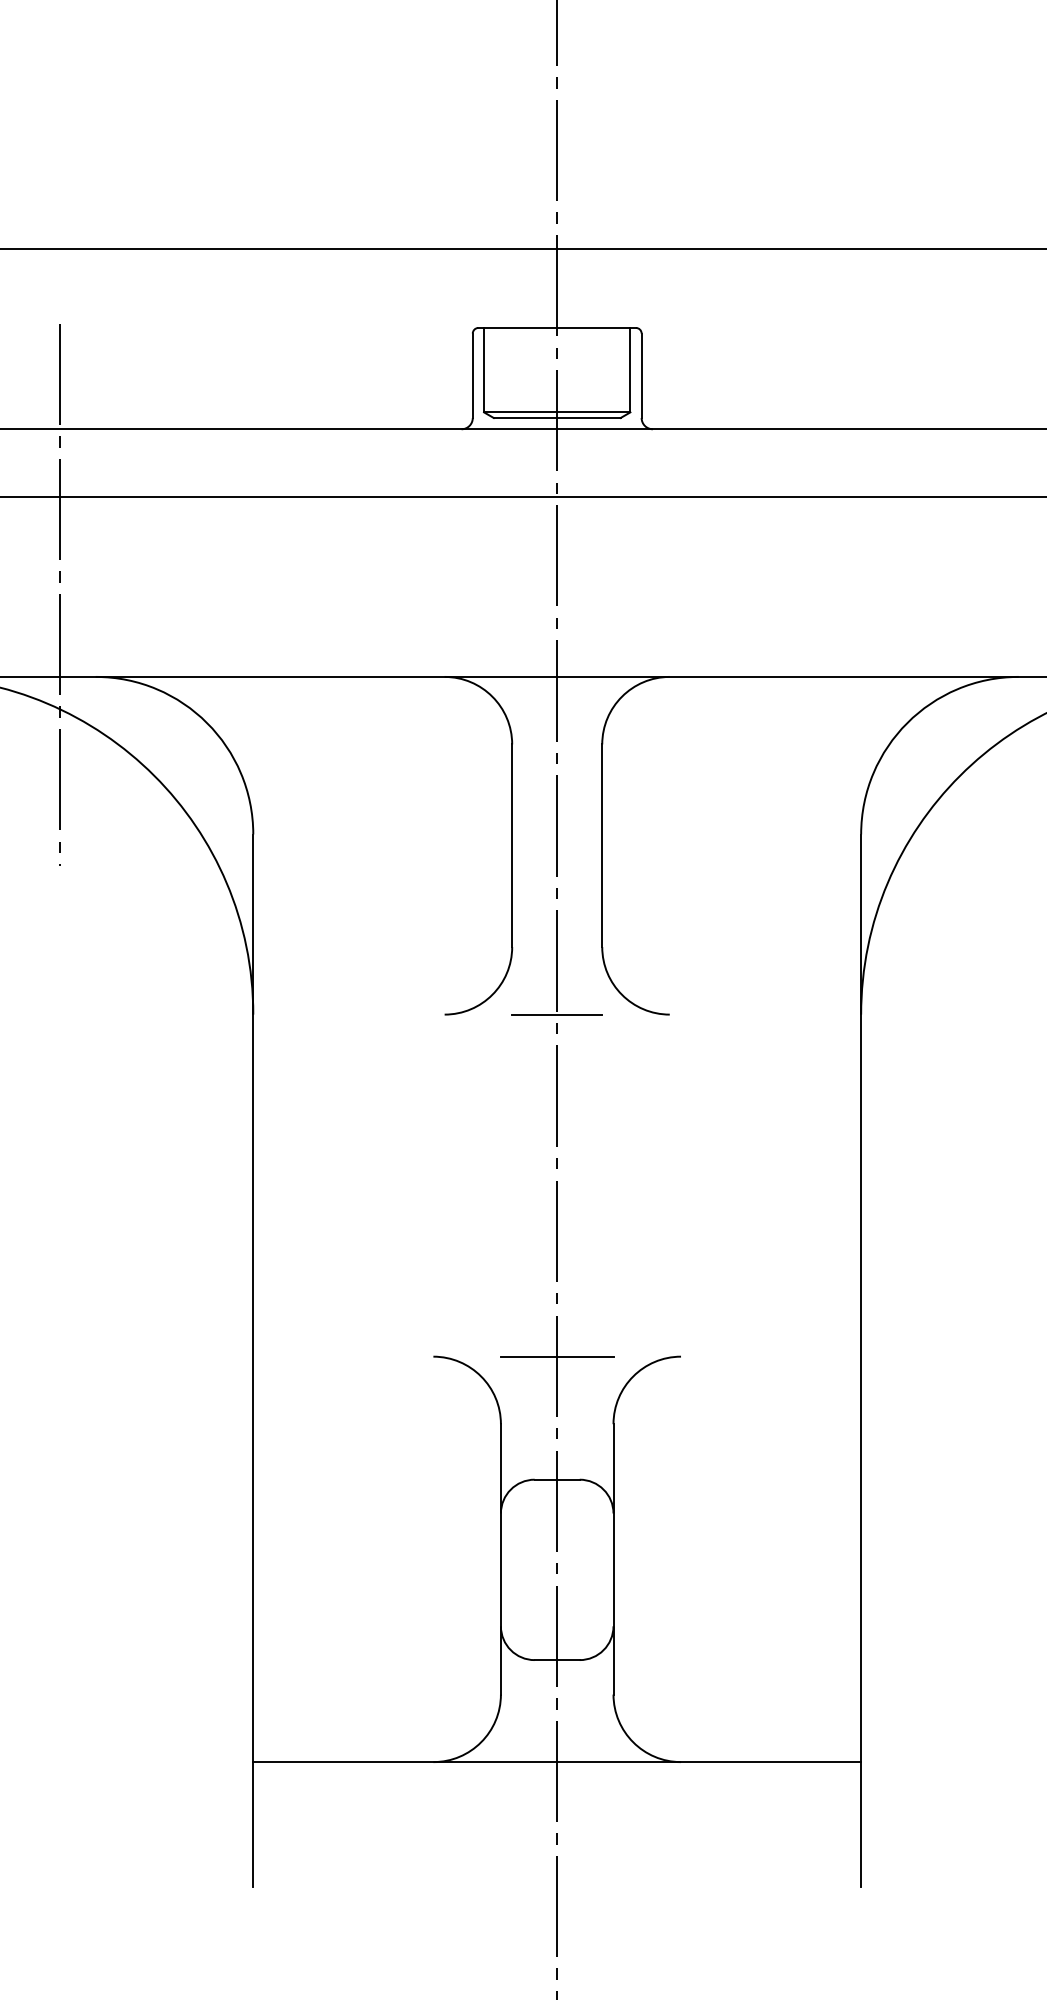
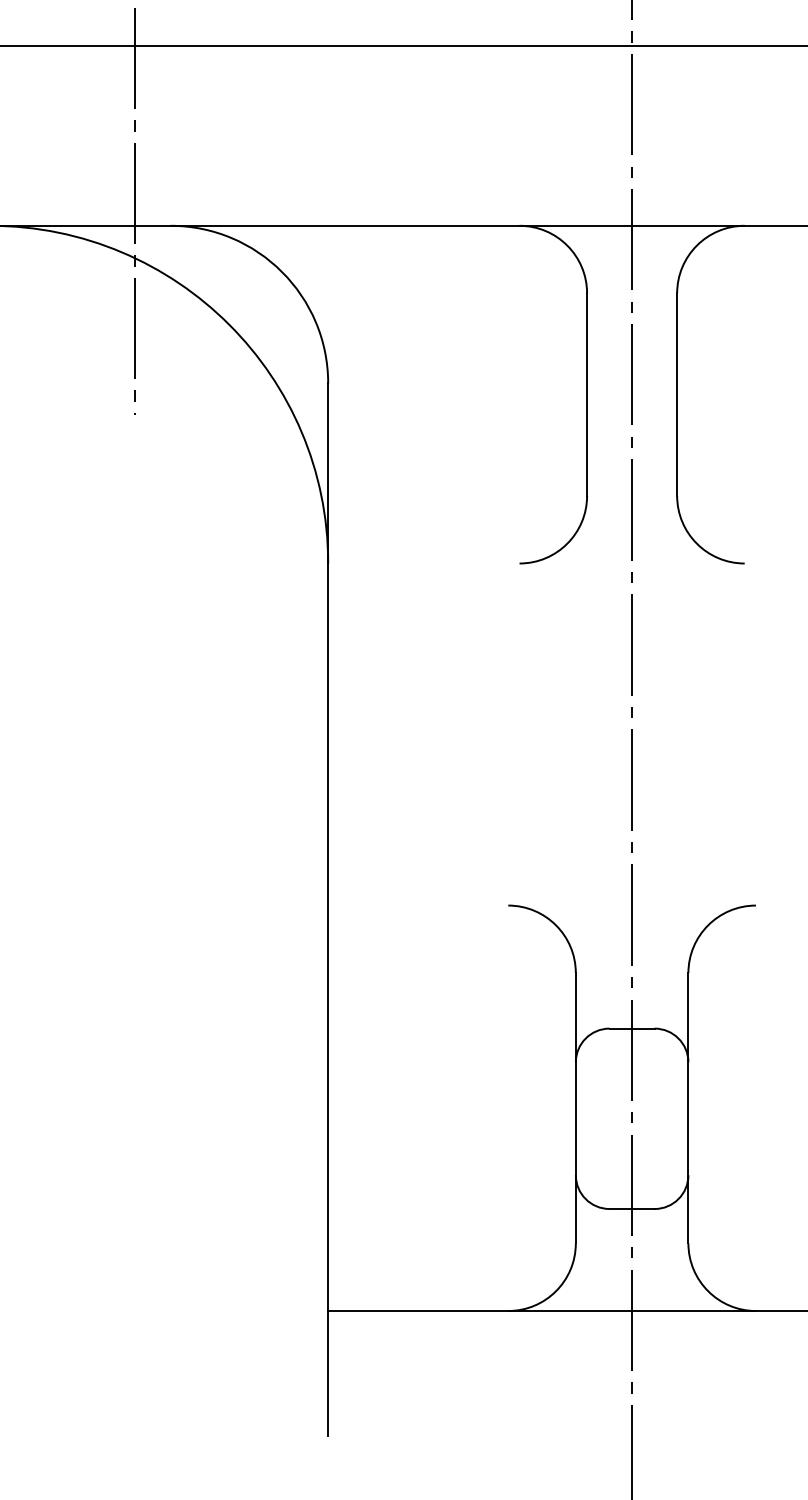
line: (557, 1014) -> (632, 563), removed
line: (556, 1356) -> (631, 905), removed

